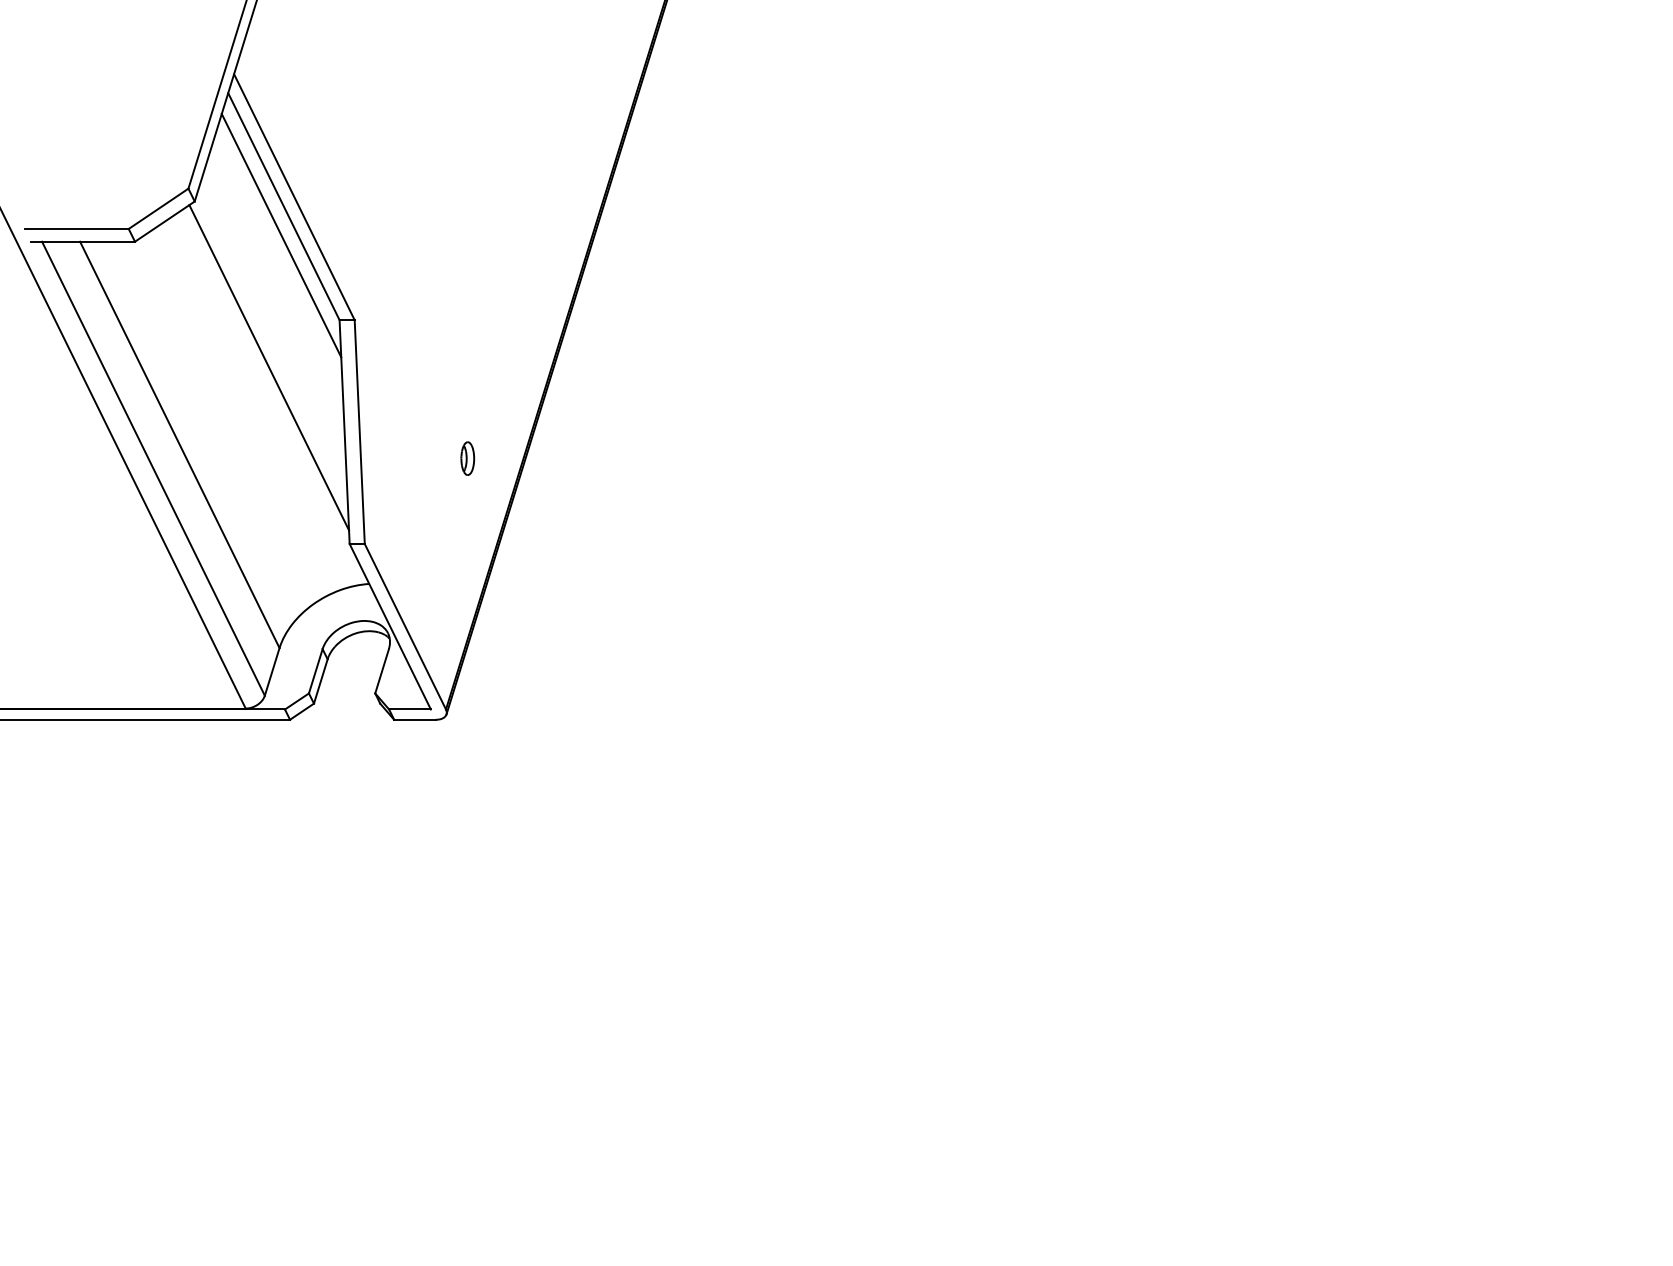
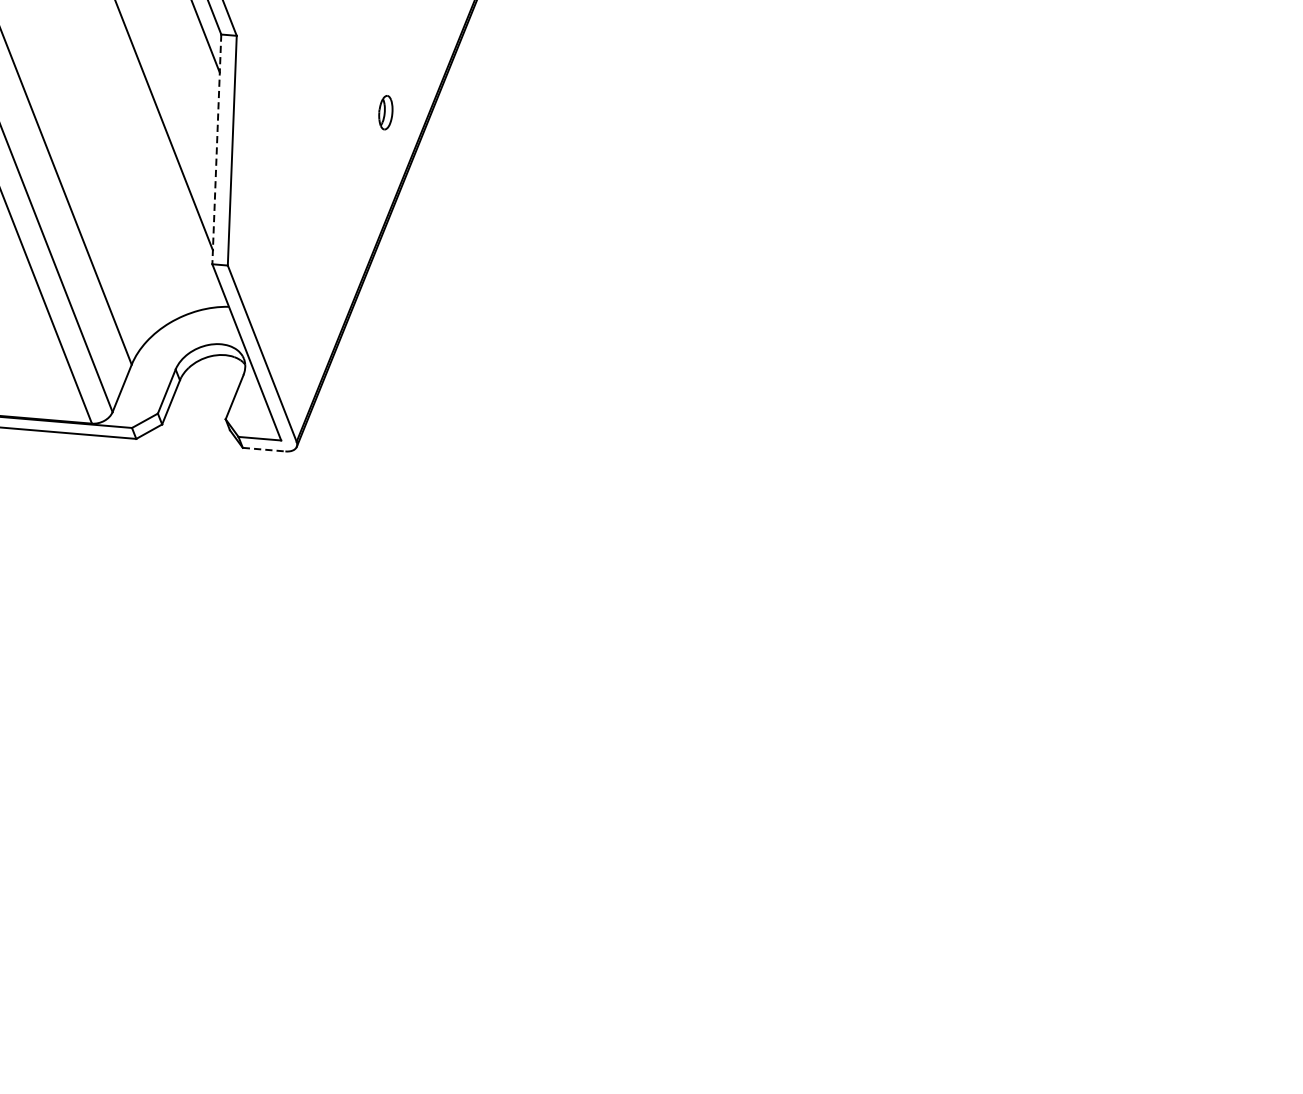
line: (344, 432) -> (216, 149), solid -> dashed
part: (467, 458) -> (385, 112), moved
line: (415, 719) -> (264, 449), solid -> dashed

